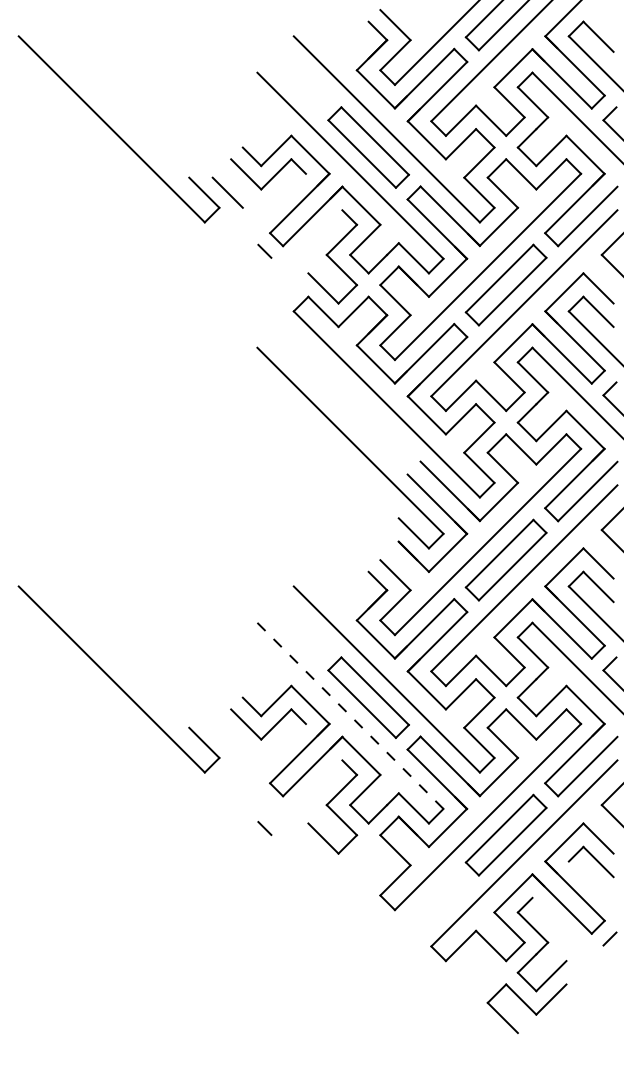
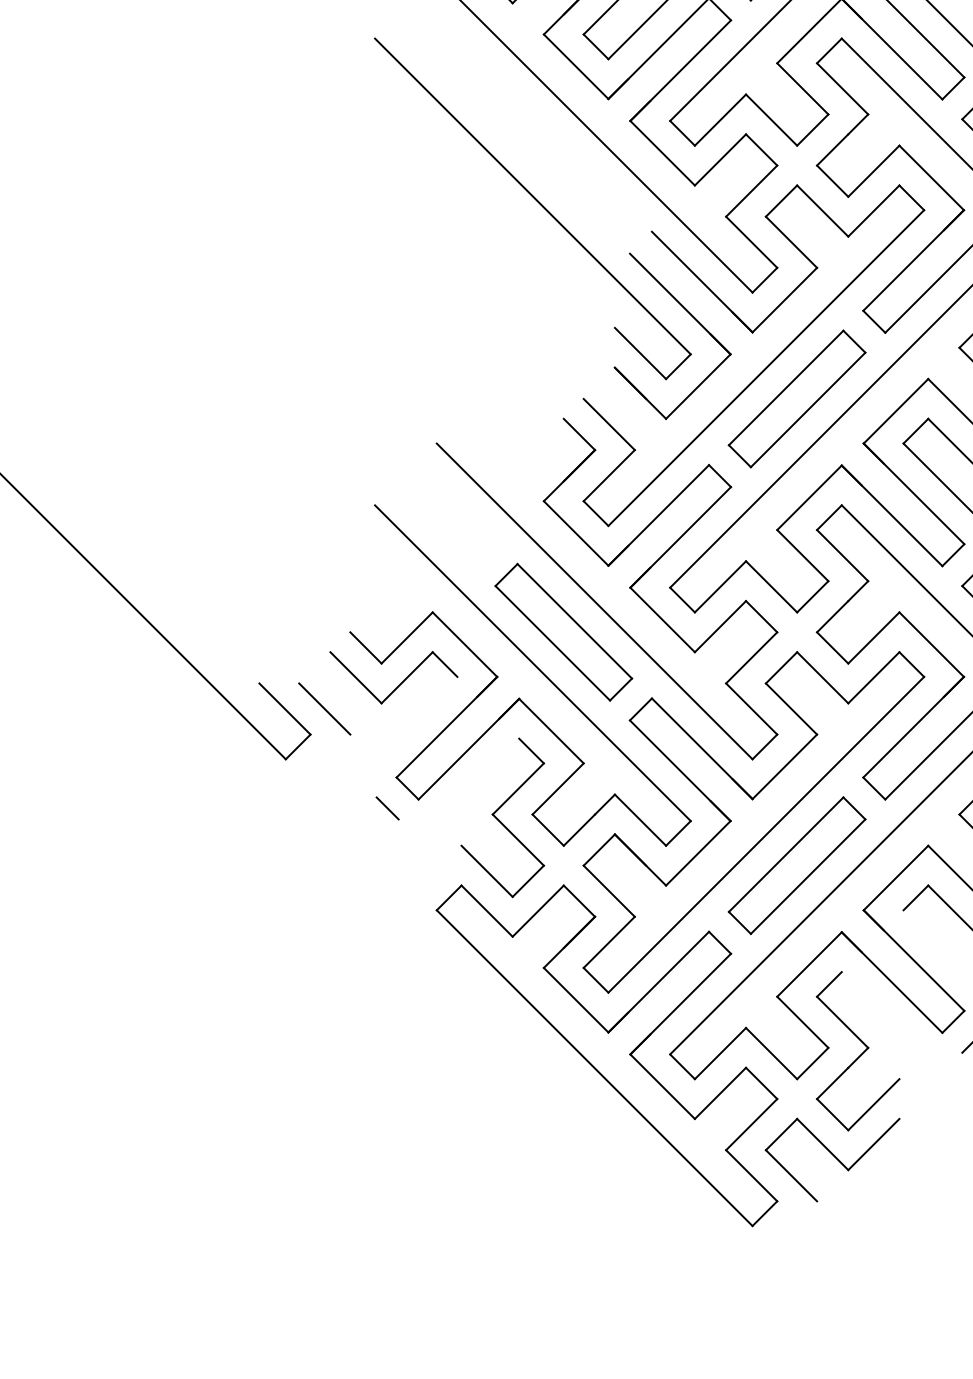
line: (350, 715) -> (532, 662), dashed -> solid
line: (227, 742) -> (324, 708), added
line: (264, 828) -> (387, 808), moved
part: (393, 946) -> (605, 1054), added

